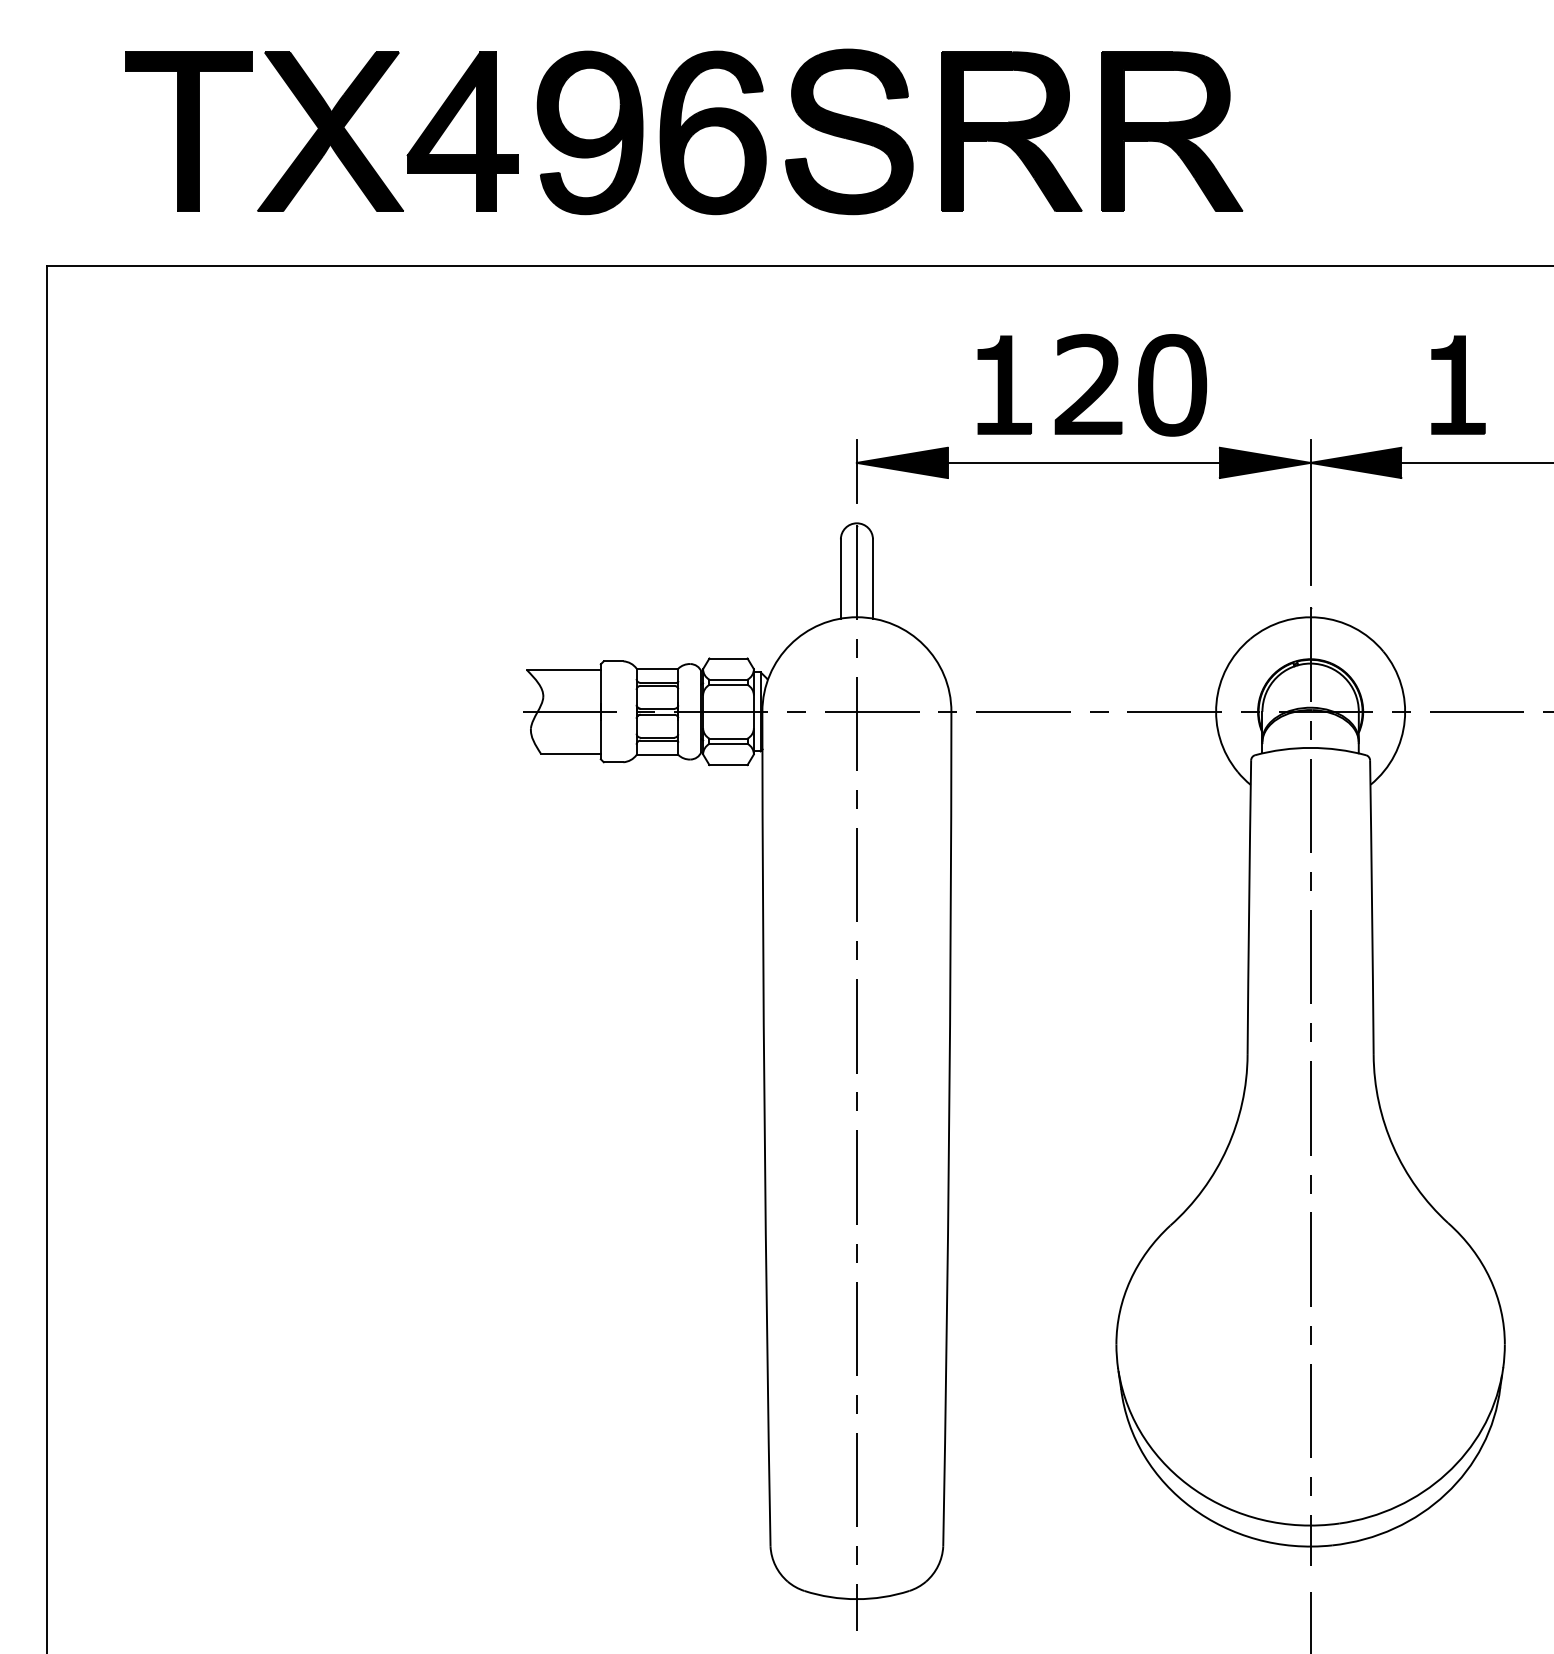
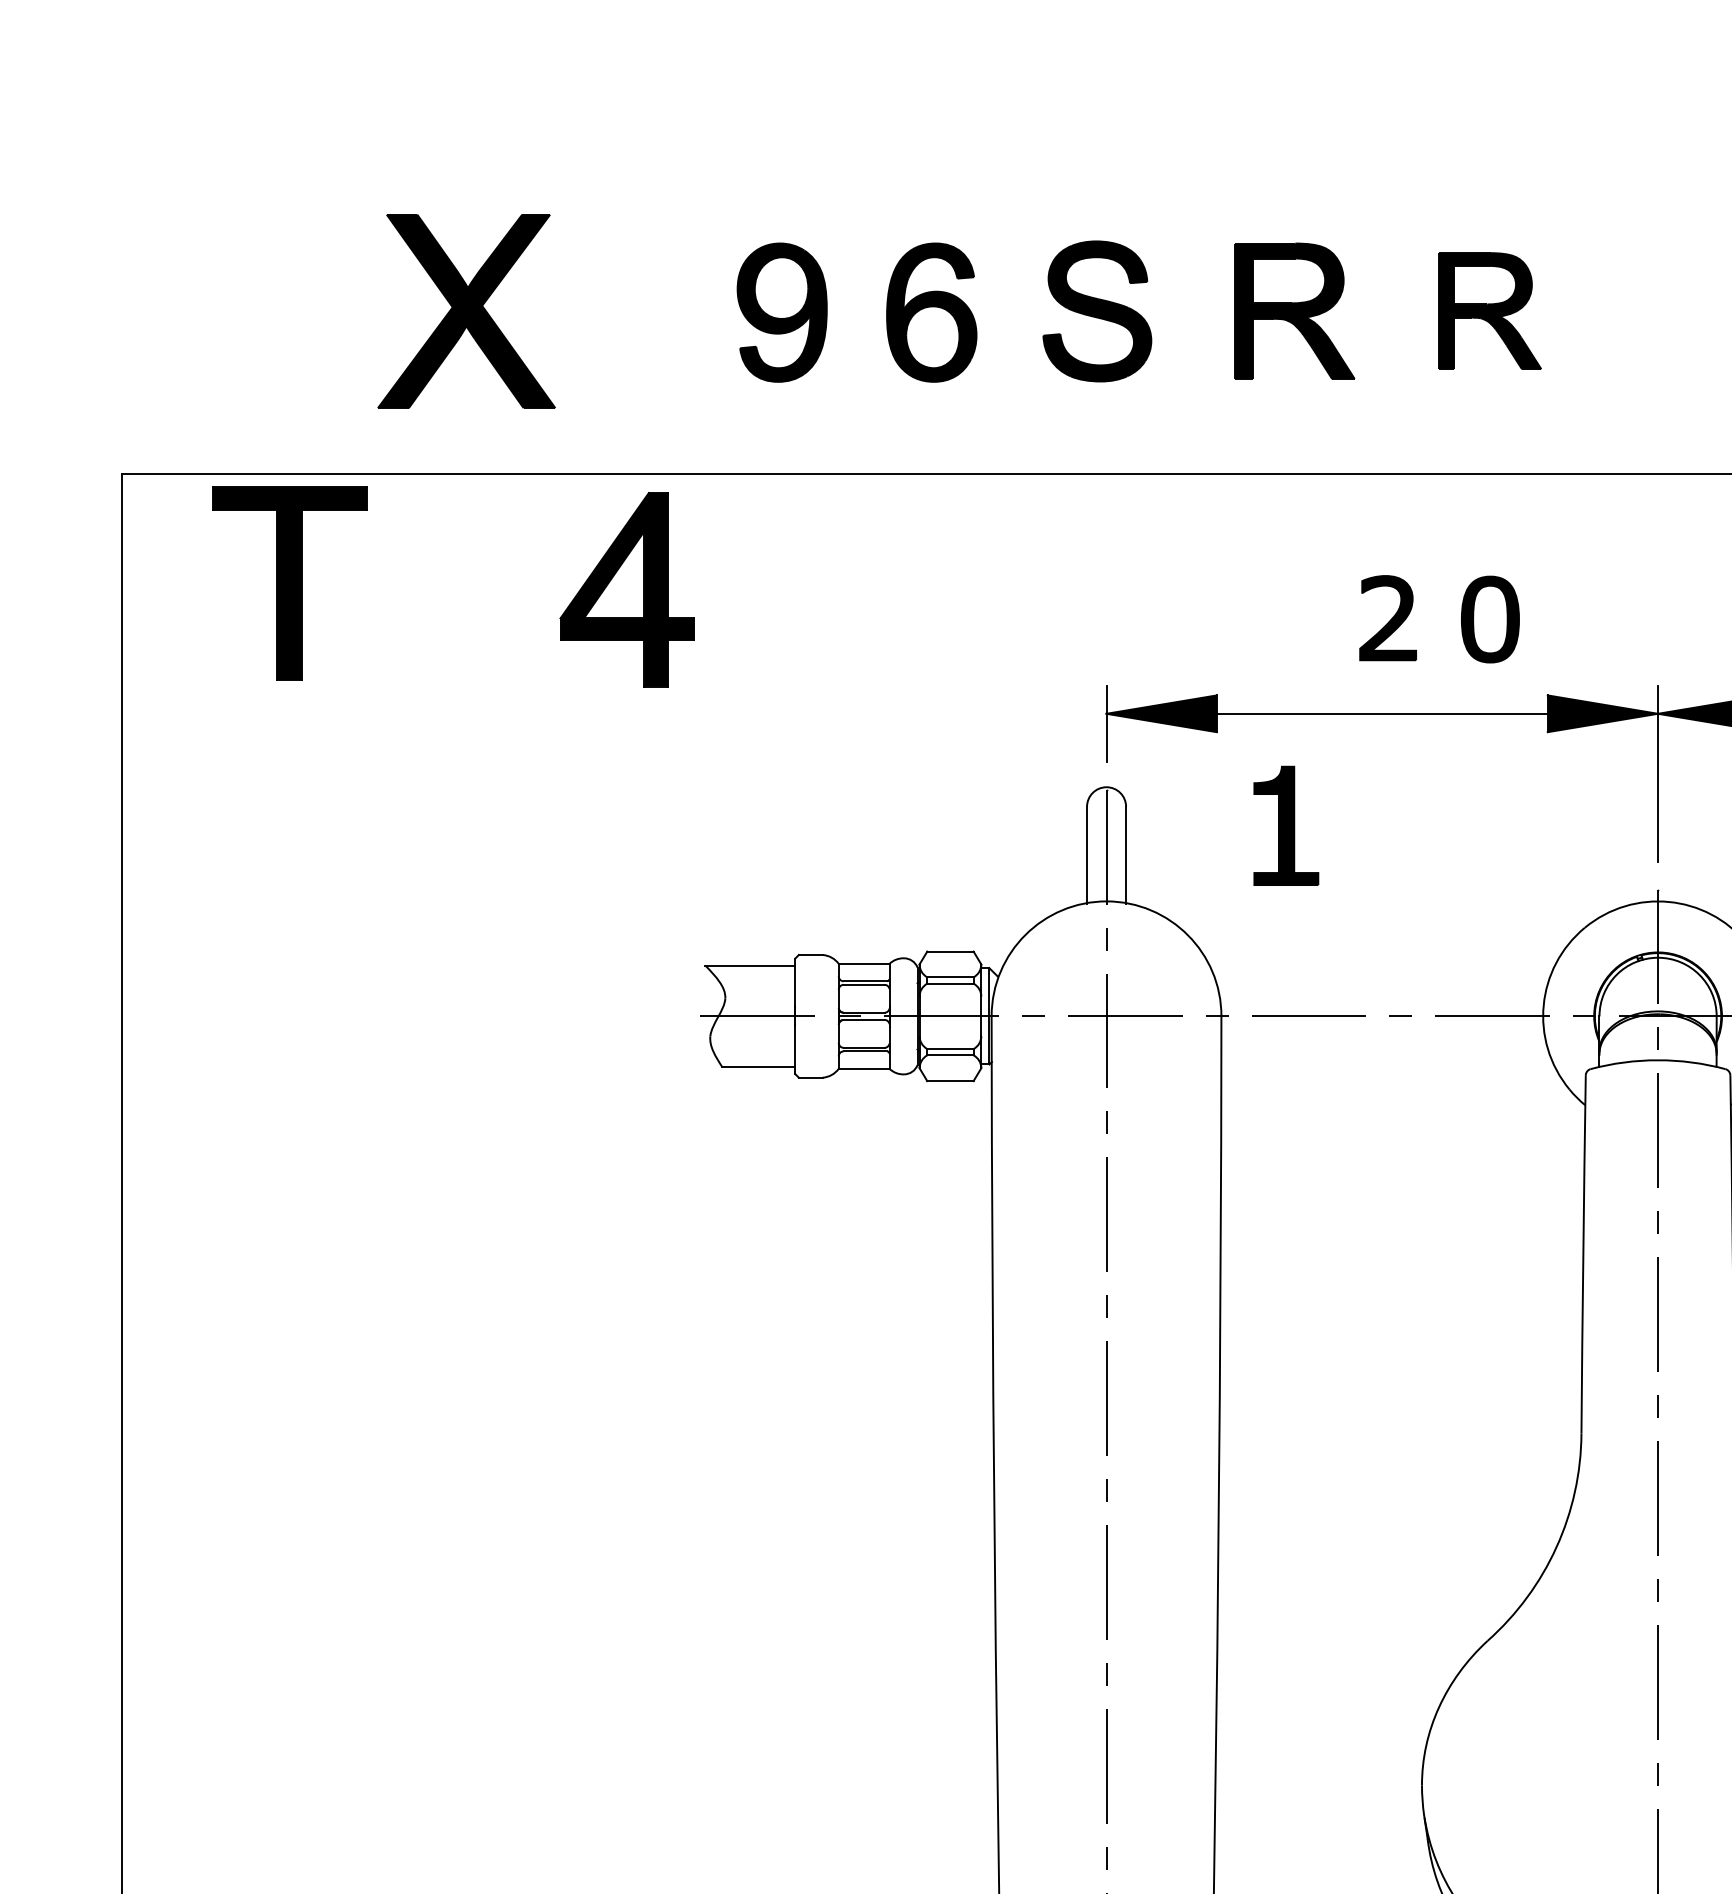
part: (188, 131) -> (289, 583), moved
part: (462, 131) -> (627, 589), moved
part: (849, 131) -> (1097, 310), size x0.7
part: (1011, 131) -> (1294, 310), size x0.7
part: (1172, 131) -> (1490, 310), size x0.6
part: (589, 132) -> (781, 312), size x0.7
part: (712, 132) -> (930, 312), size x0.7
part: (1088, 383) -> (1388, 617), size x0.7
part: (1004, 384) -> (1285, 825), moved
part: (1172, 385) -> (1490, 619), size x0.7

